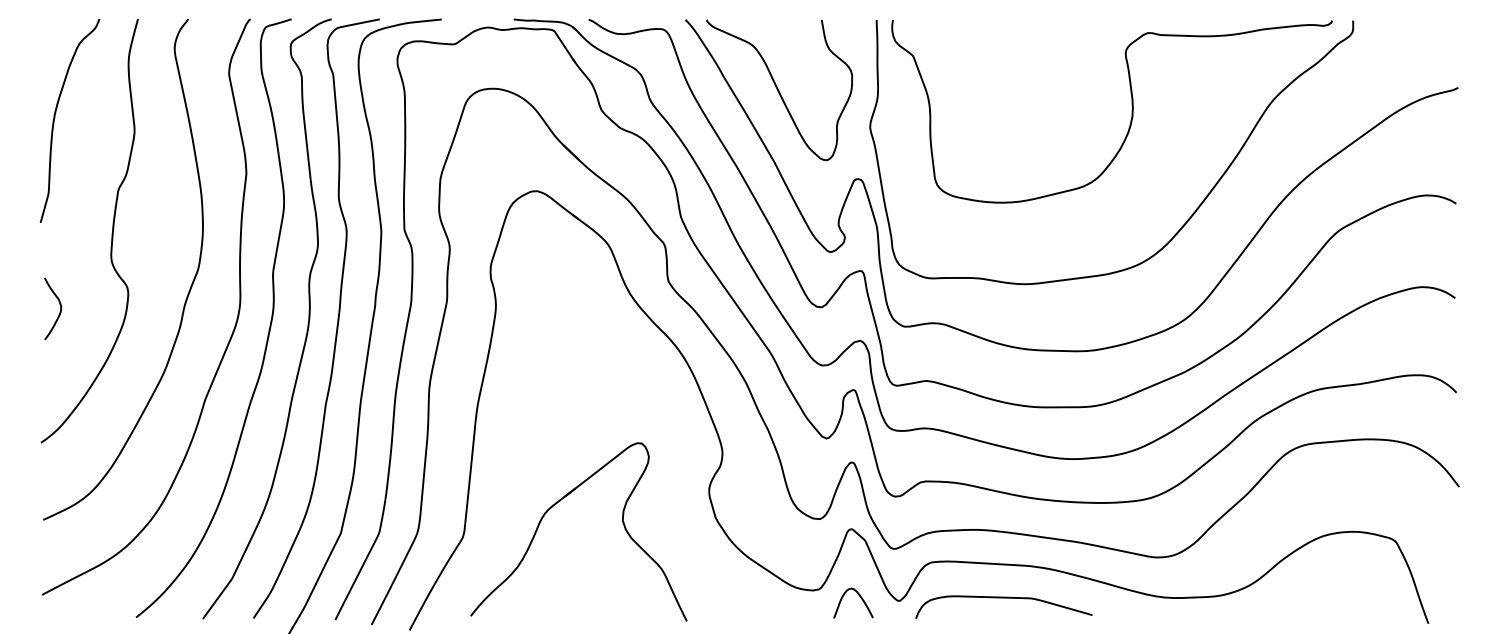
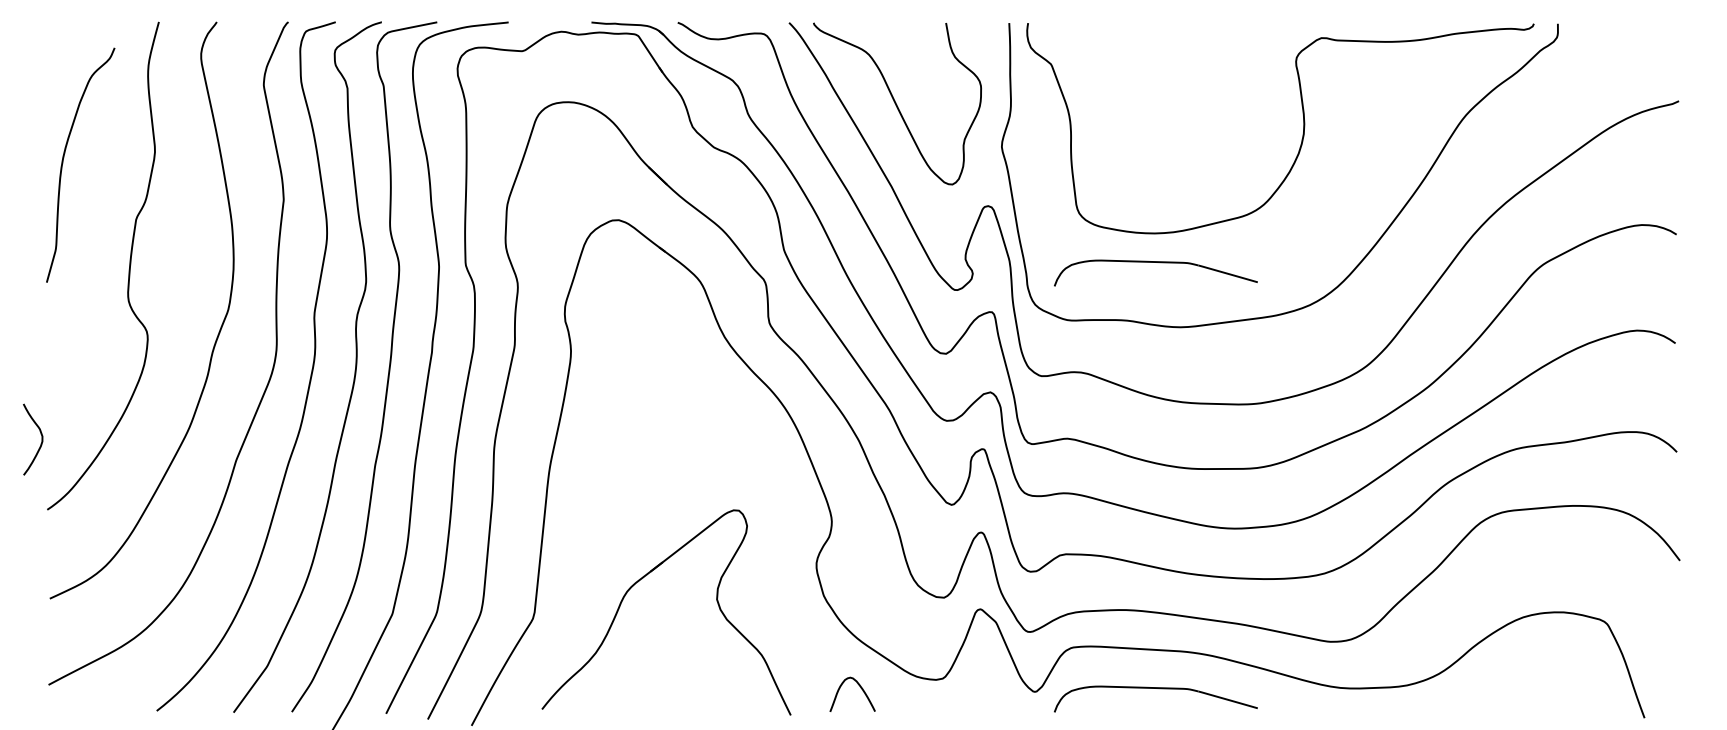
curve: (55, 119) -> (63, 163), moved
part: (1007, 228) -> (1159, 263), added
curve: (60, 308) -> (41, 439), moved
curve: (860, 597) -> (860, 688), moved

